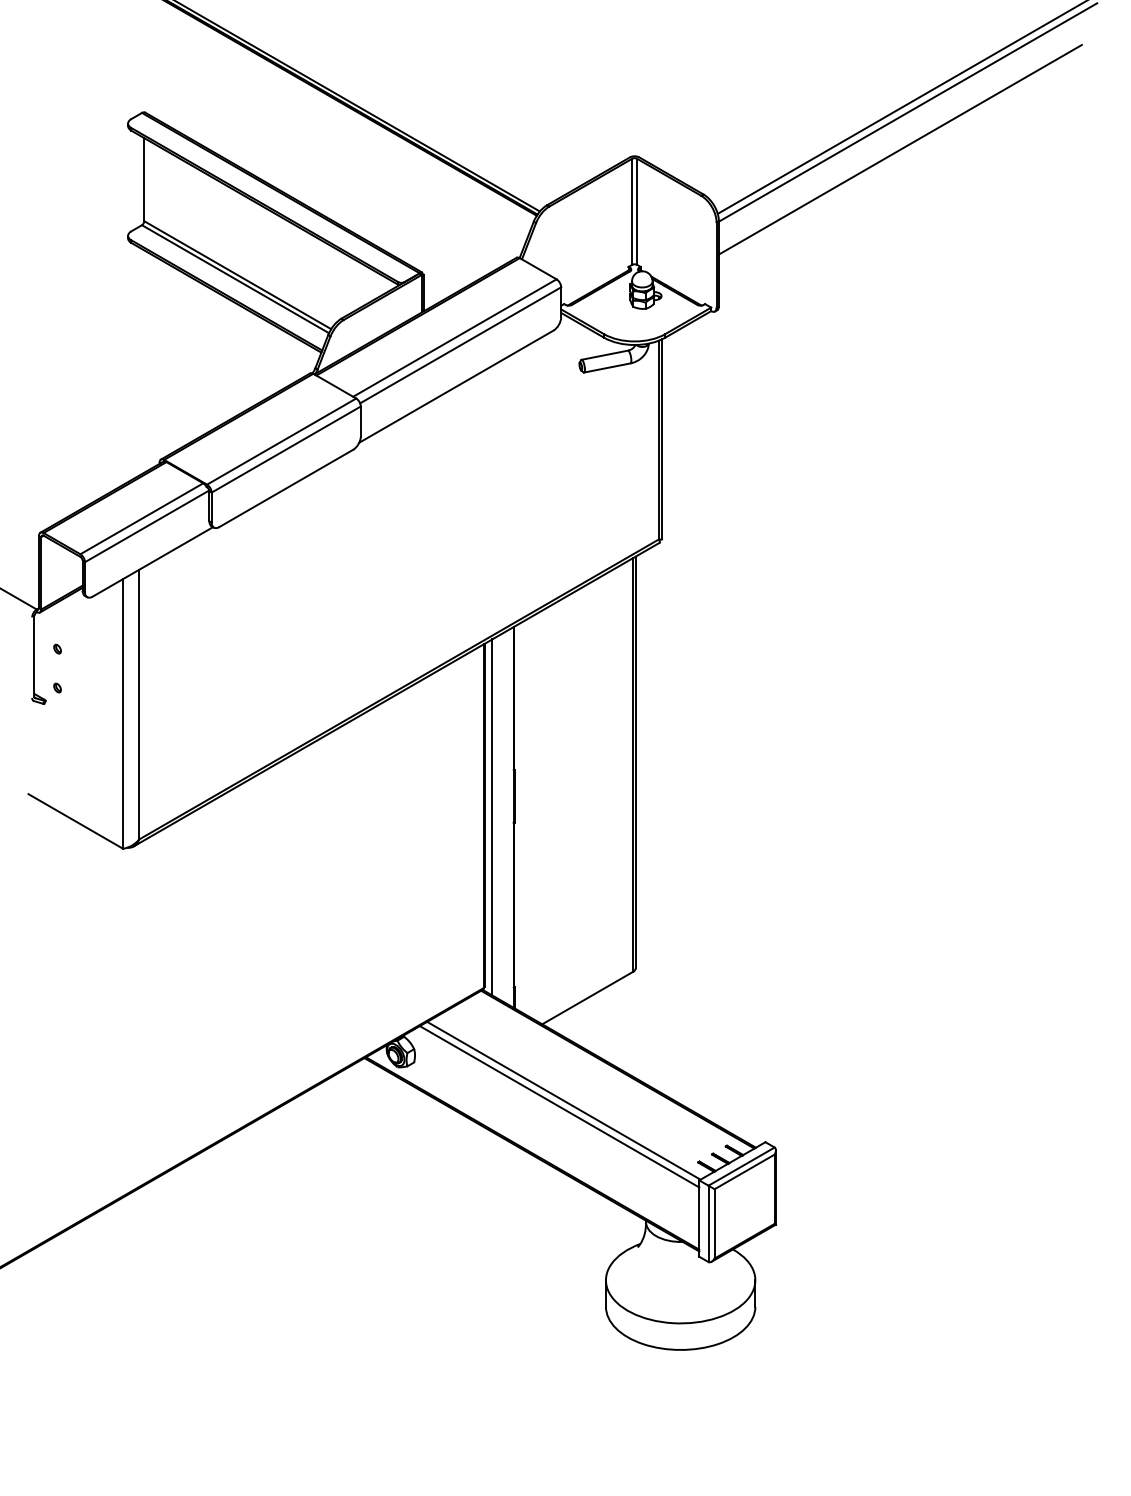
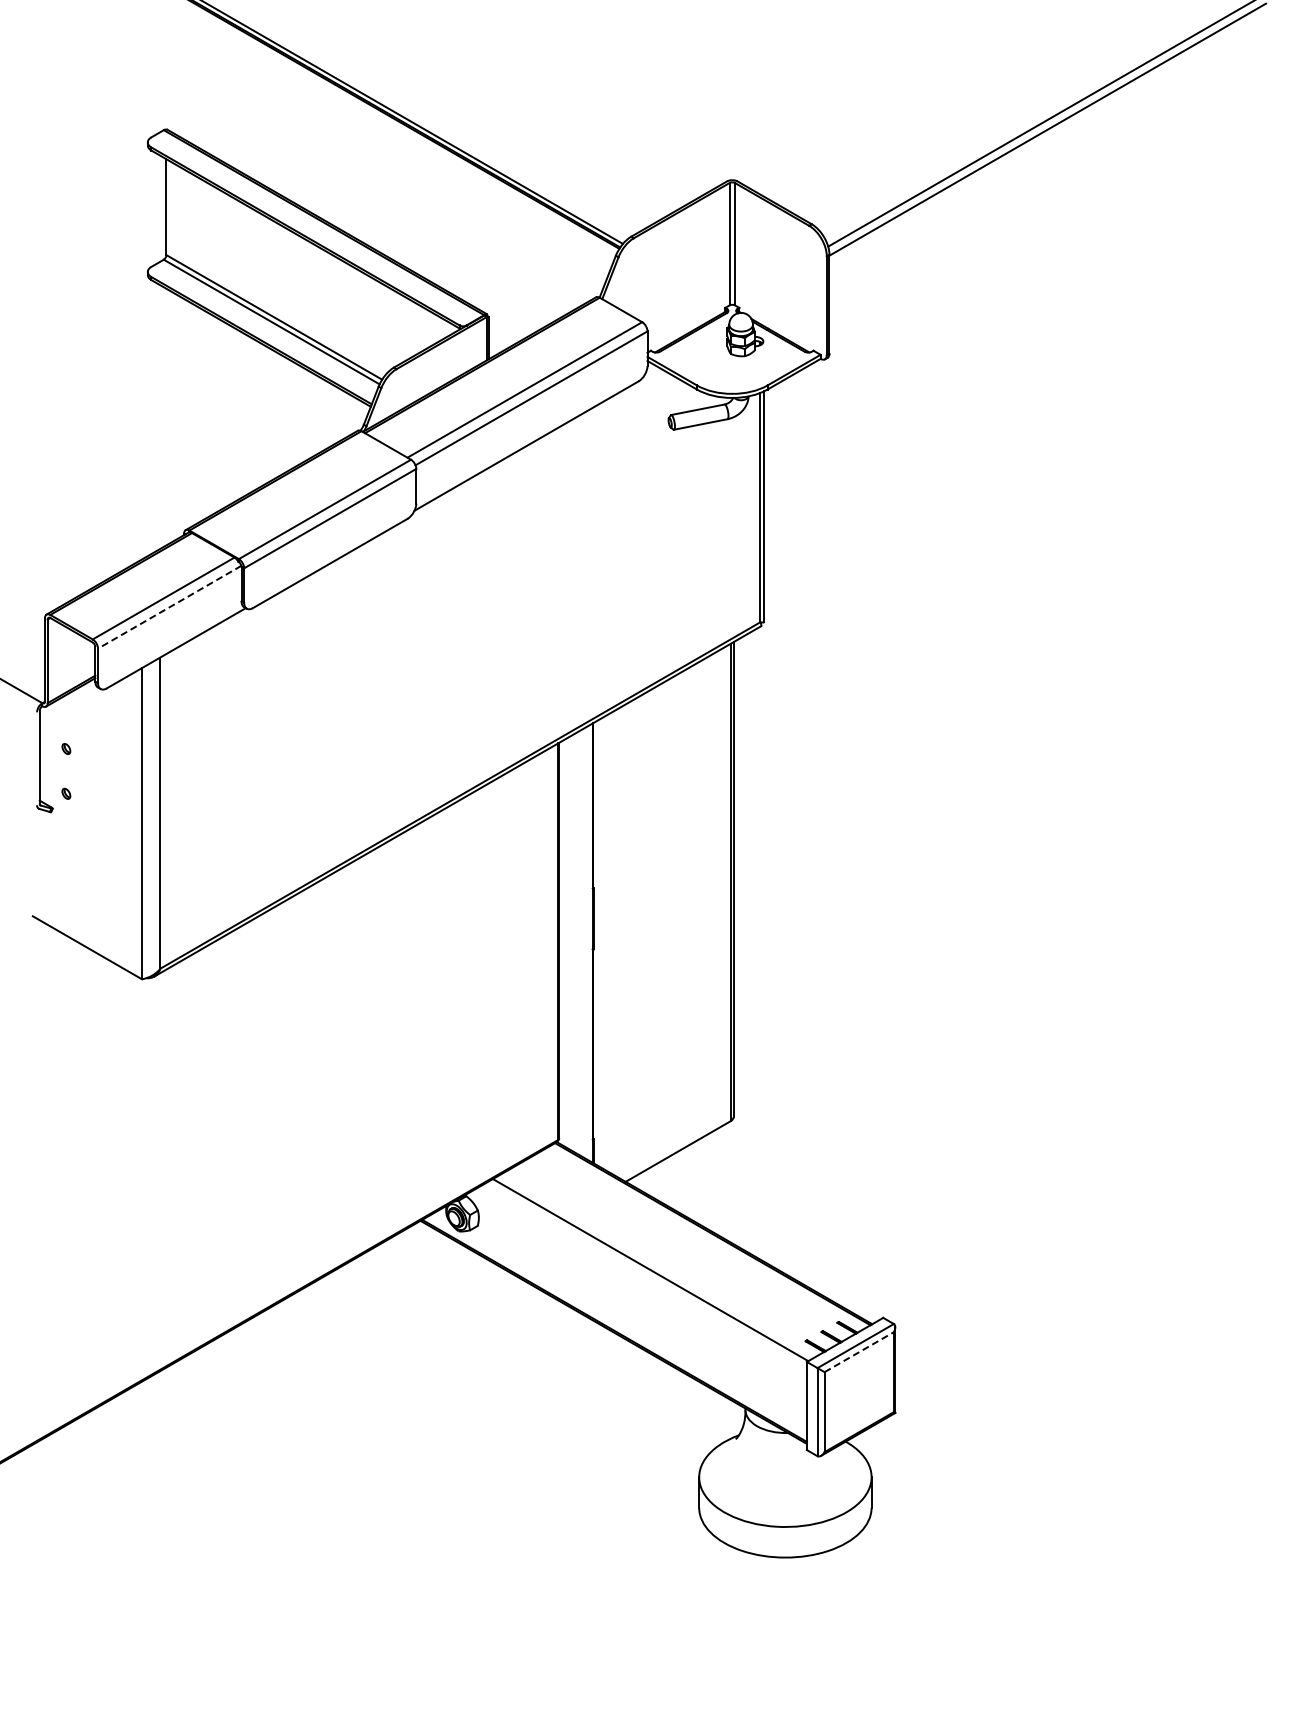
line: (900, 149) -> (1038, 172), removed
line: (146, 526) -> (169, 607), solid -> dashed
line: (492, 816) -> (568, 942), removed
line: (559, 1106) -> (645, 1276), removed
line: (744, 1172) -> (859, 1352), solid -> dashed

